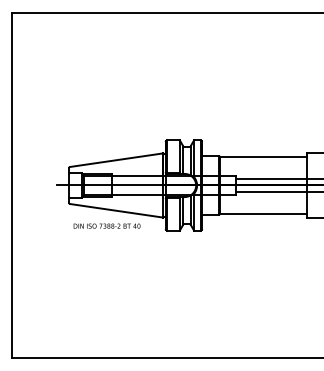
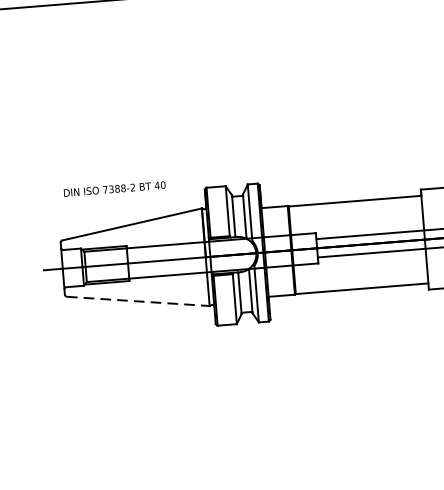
line: (116, 210) -> (138, 300), solid -> dashed
text: (106, 225) -> (113, 188), moved

